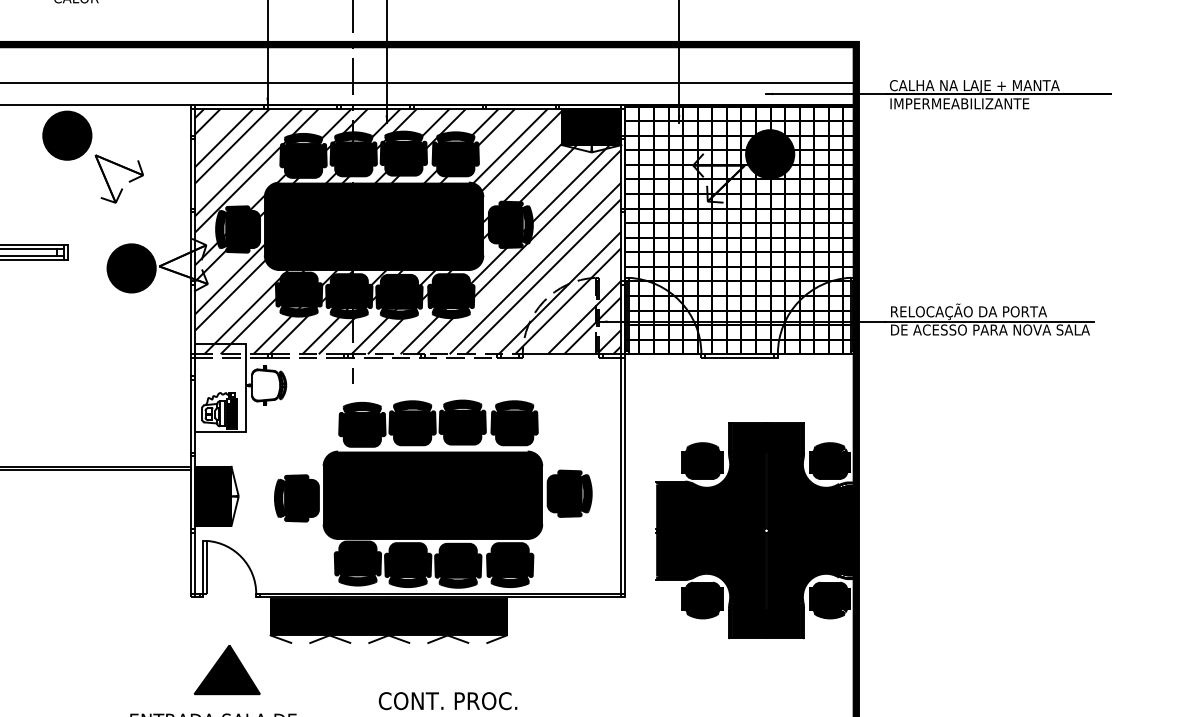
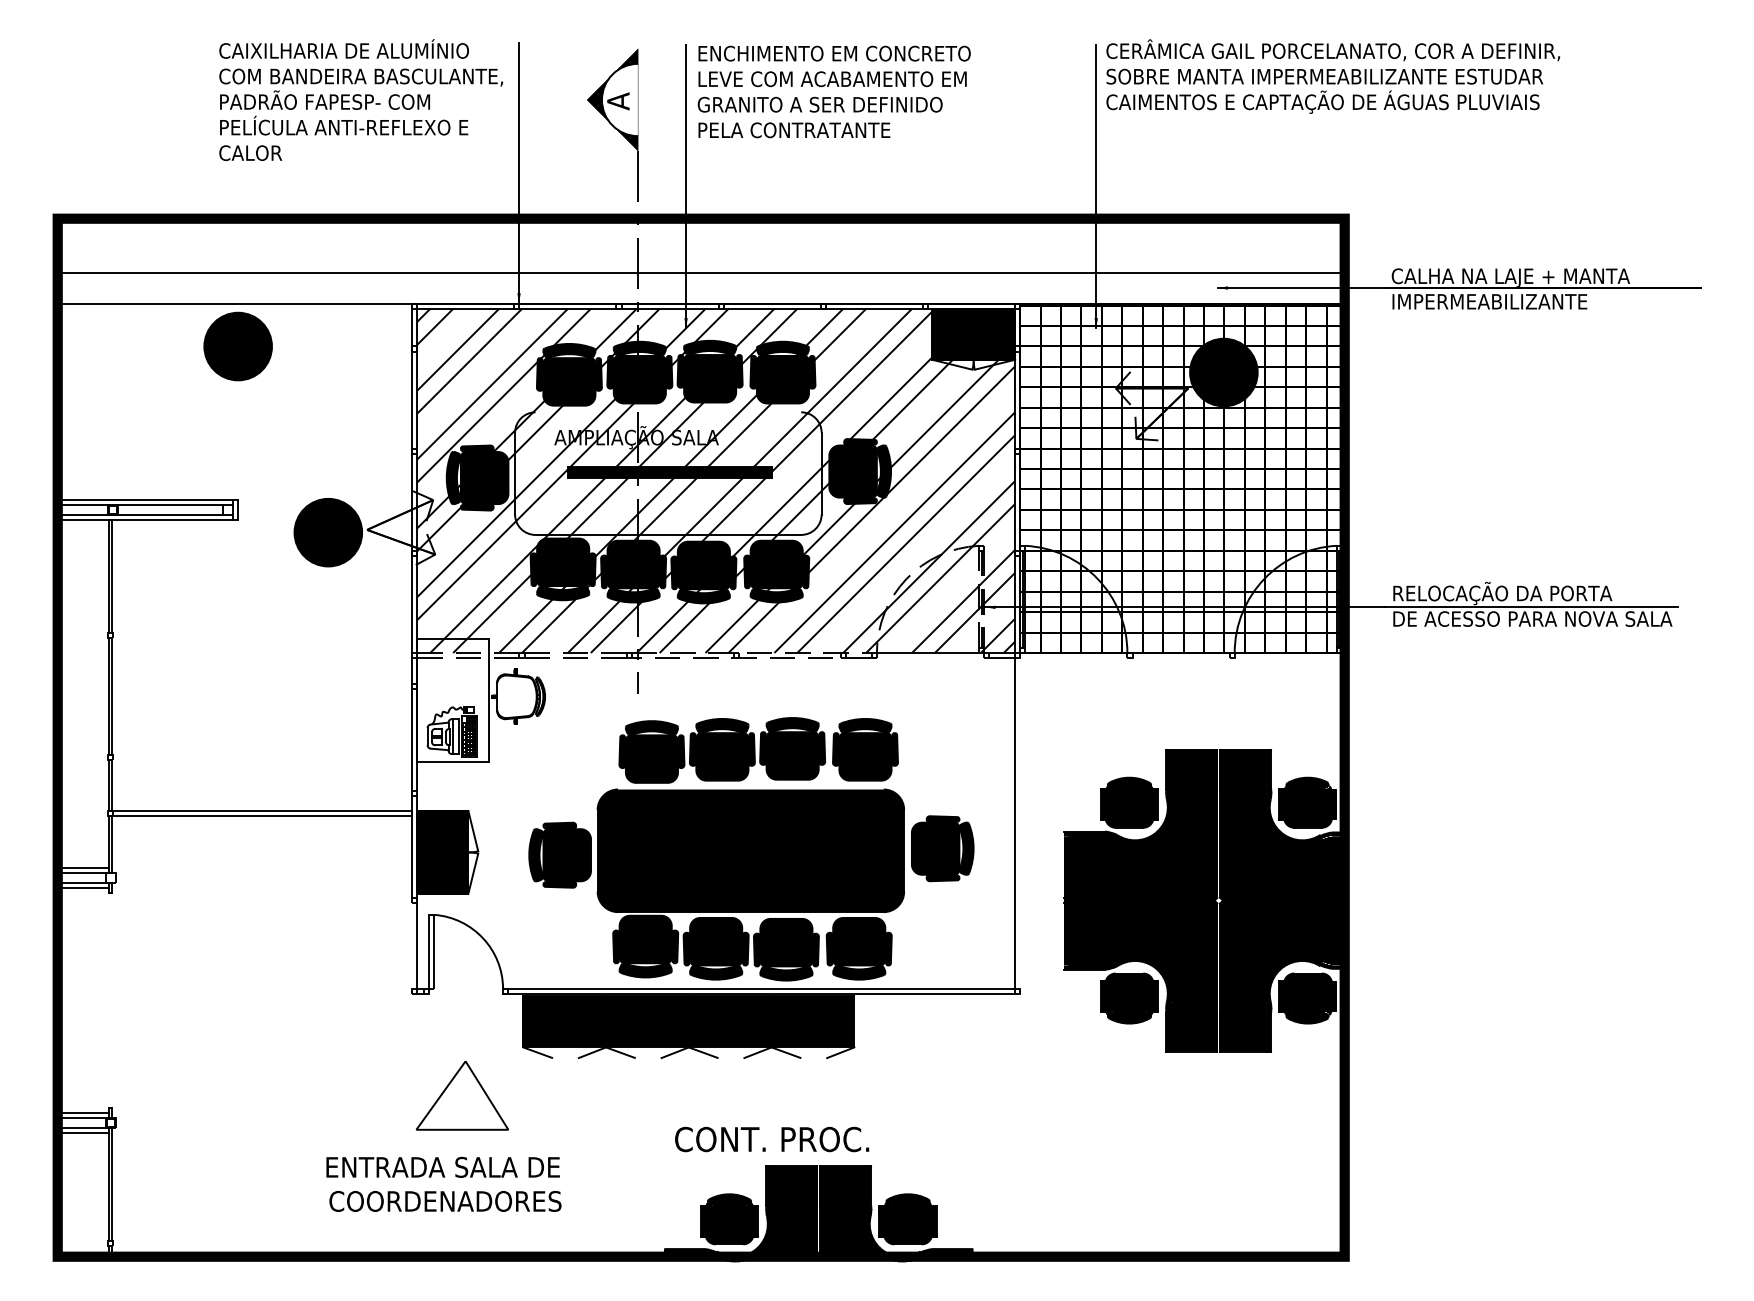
part: (128, 181) -> (324, 410), removed
fill: (374, 226) -> (668, 473), removed
line: (739, 358) -> (1180, 658), removed
line: (625, 475) -> (1020, 823), removed
line: (191, 562) -> (412, 945), removed
fill: (227, 669) -> (462, 1095), removed

